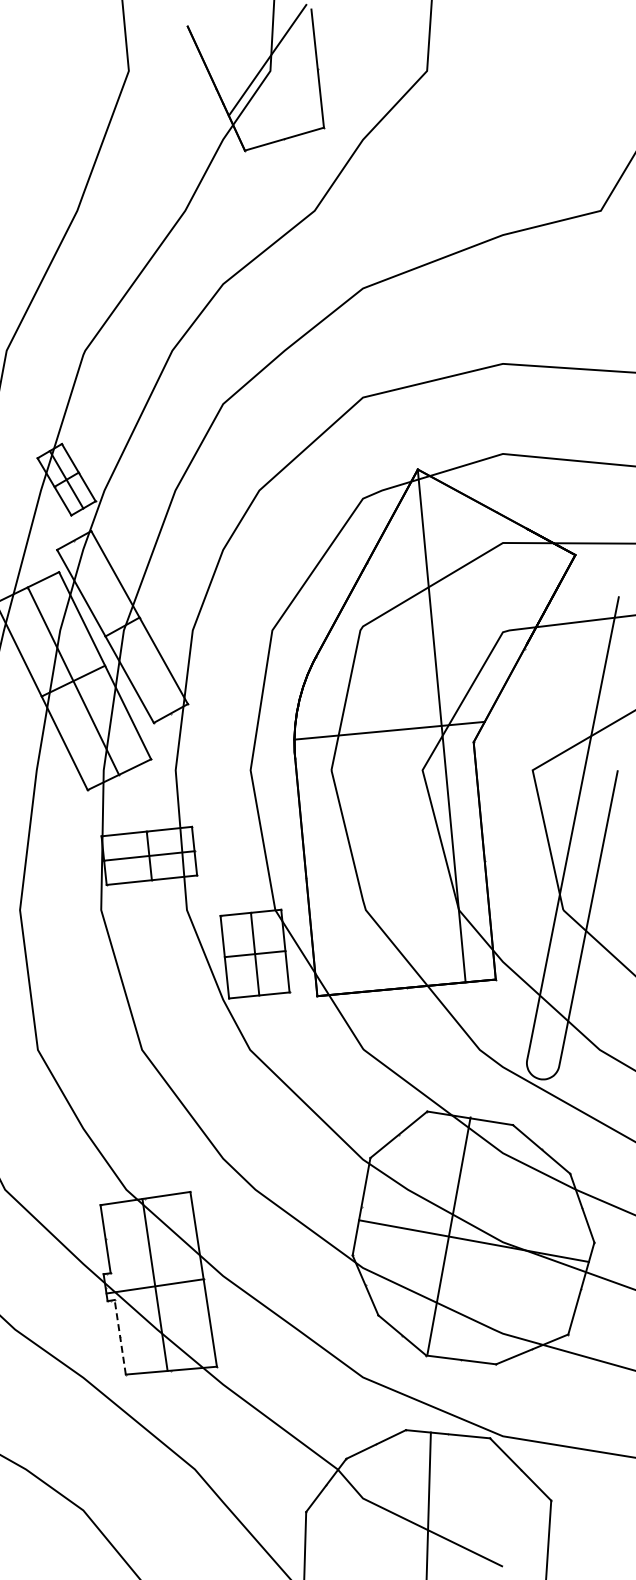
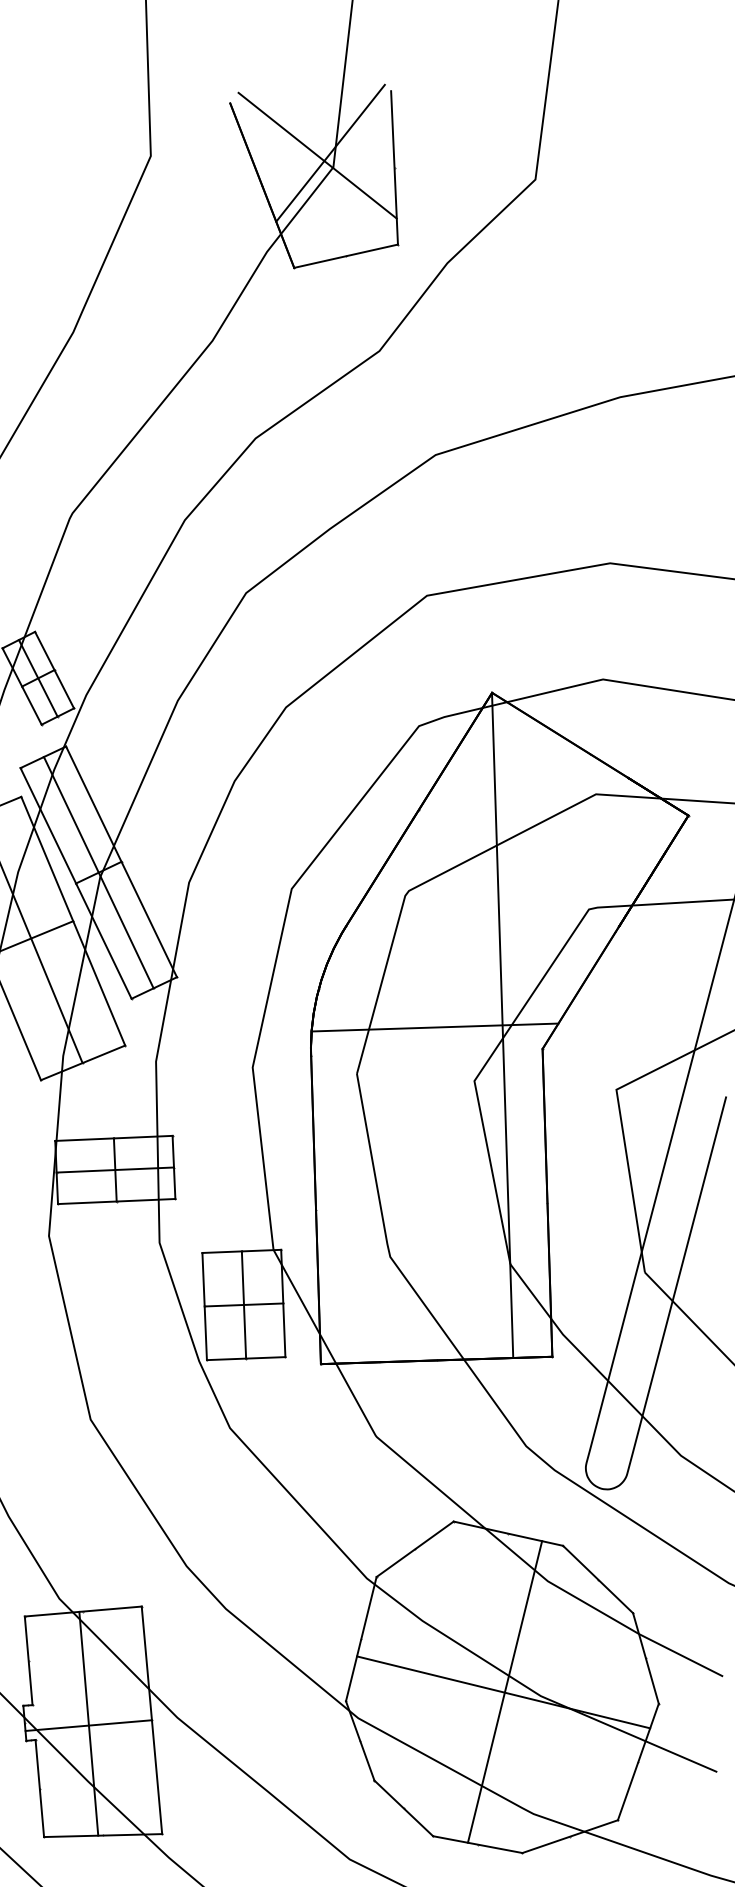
line: (257, 62) -> (317, 155), added
line: (122, 626) -> (98, 871), added
line: (448, 1235) -> (504, 1691), moved
line: (120, 1337) -> (40, 1788), dashed -> solid

